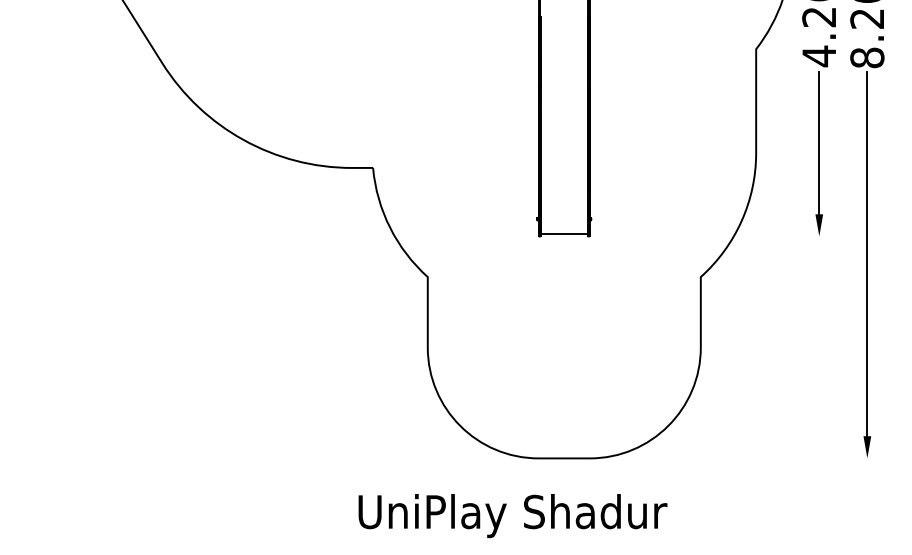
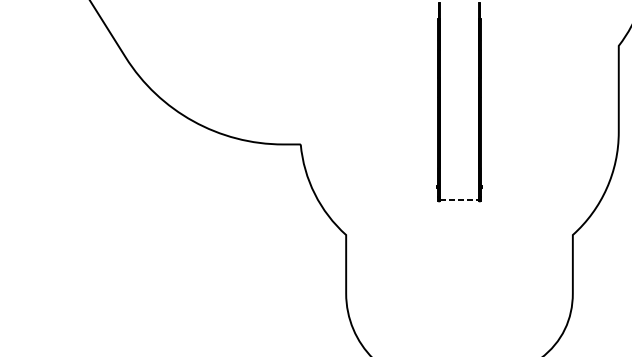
line: (564, 234) -> (459, 199), solid -> dashed

